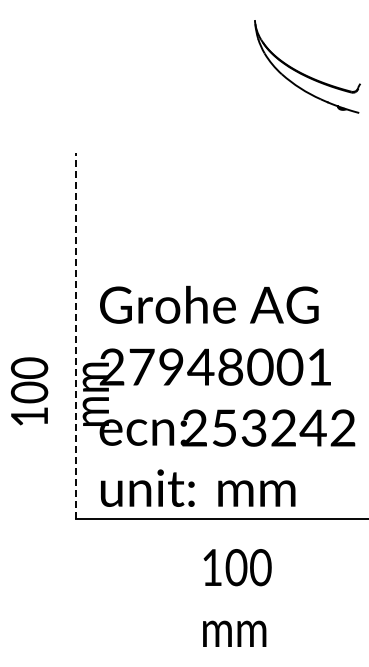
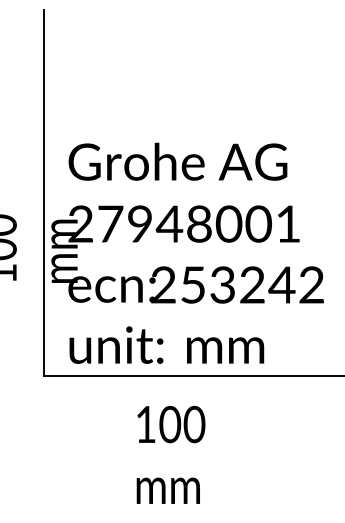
line: (75, 335) -> (44, 192), dashed -> solid
text: (237, 597) -> (171, 454), moved

